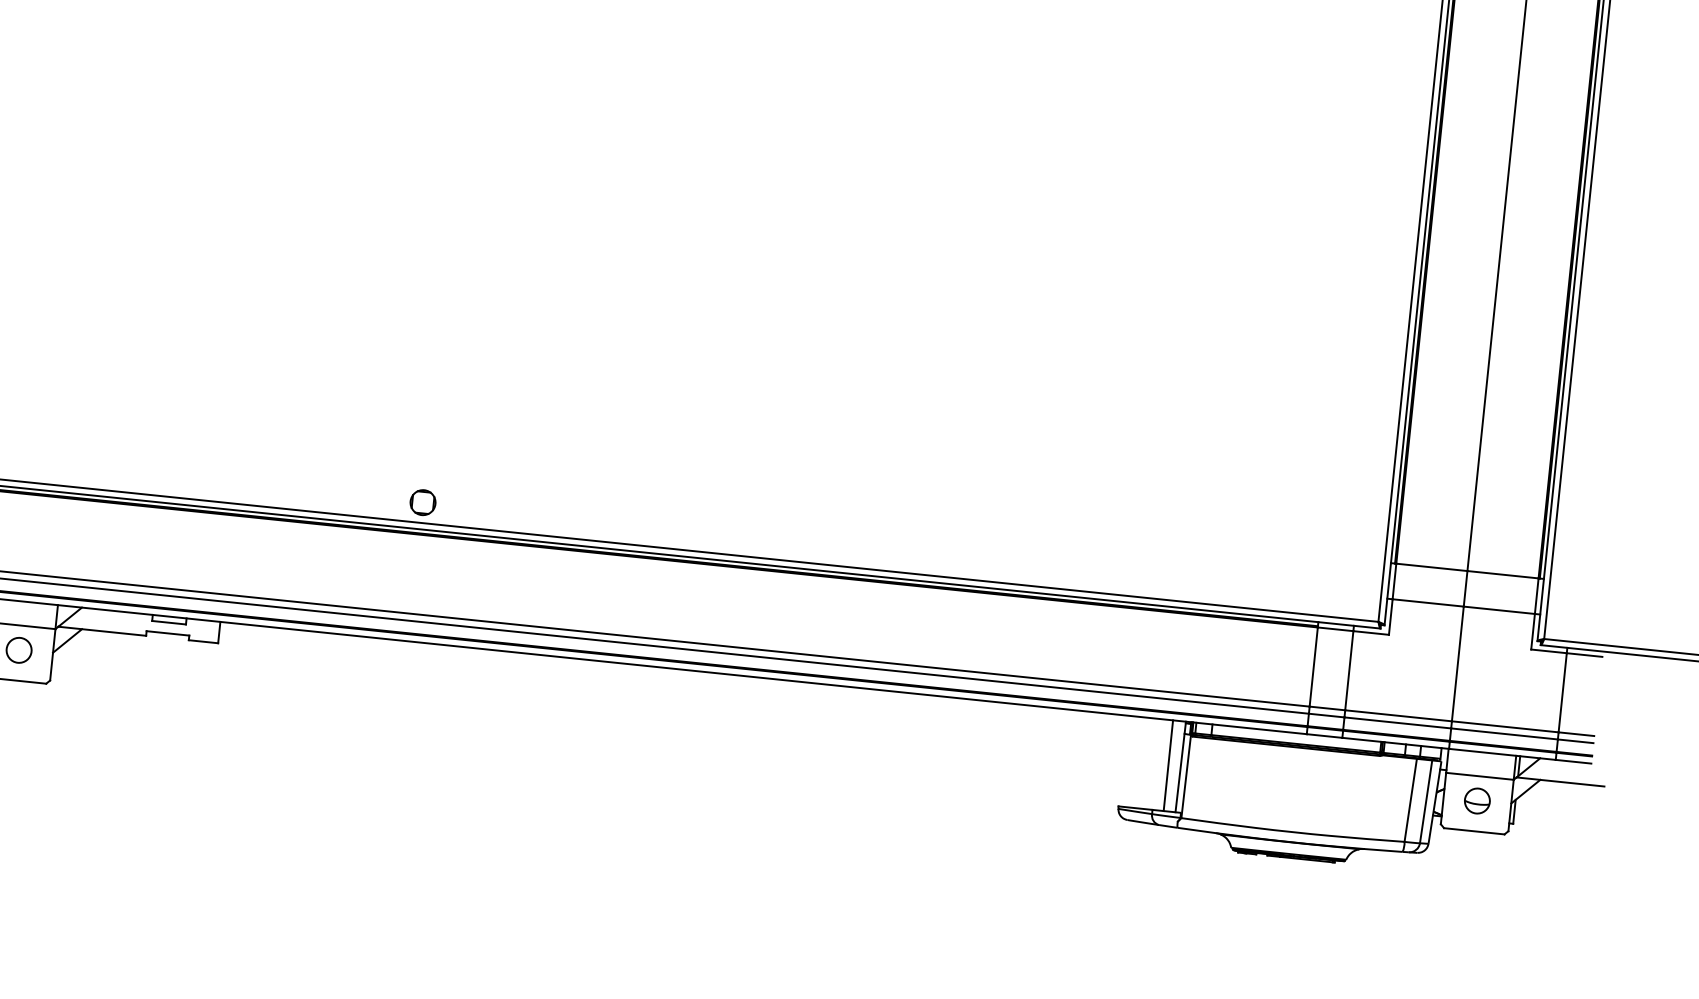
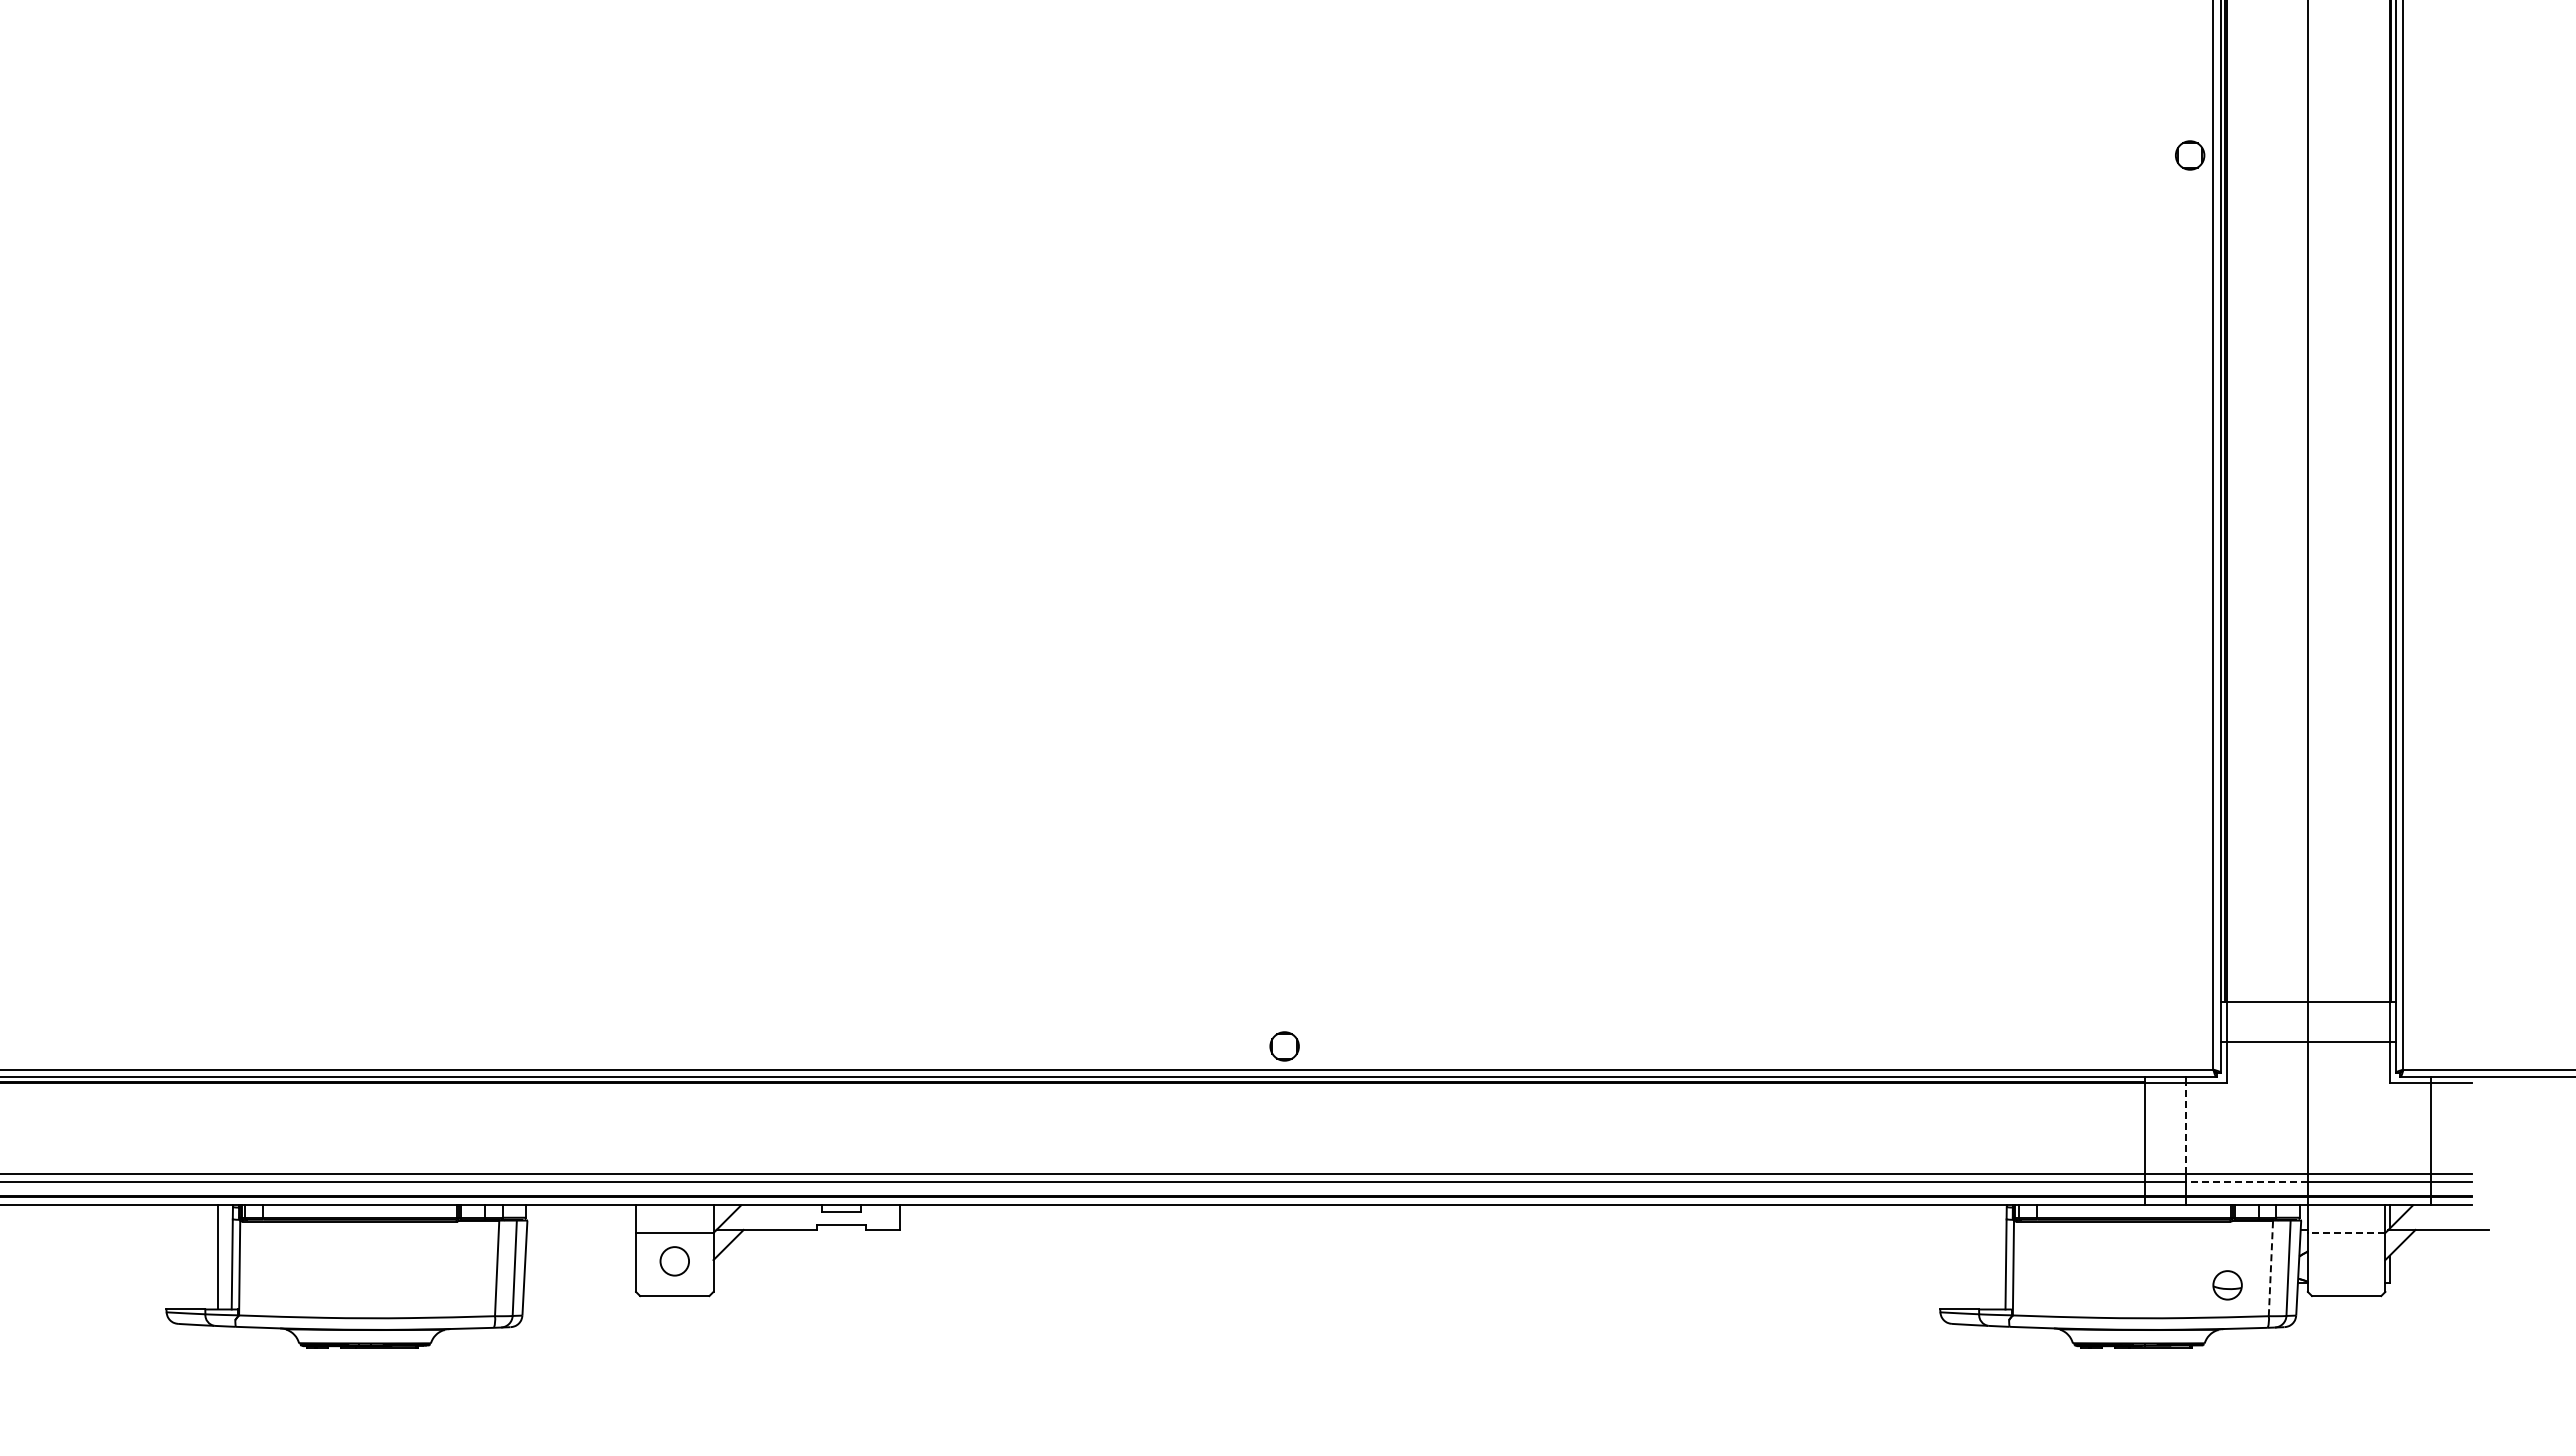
circle: (422, 502) -> (1284, 1046), moved
line: (1349, 670) -> (2186, 1128), solid -> dashed
line: (1397, 723) -> (2246, 1182), solid -> dashed
line: (1167, 765) -> (1991, 1257), removed
line: (1479, 776) -> (2346, 1233), solid -> dashed
line: (1410, 800) -> (2270, 1268), solid -> dashed
part: (1477, 801) -> (2227, 1285), moved

